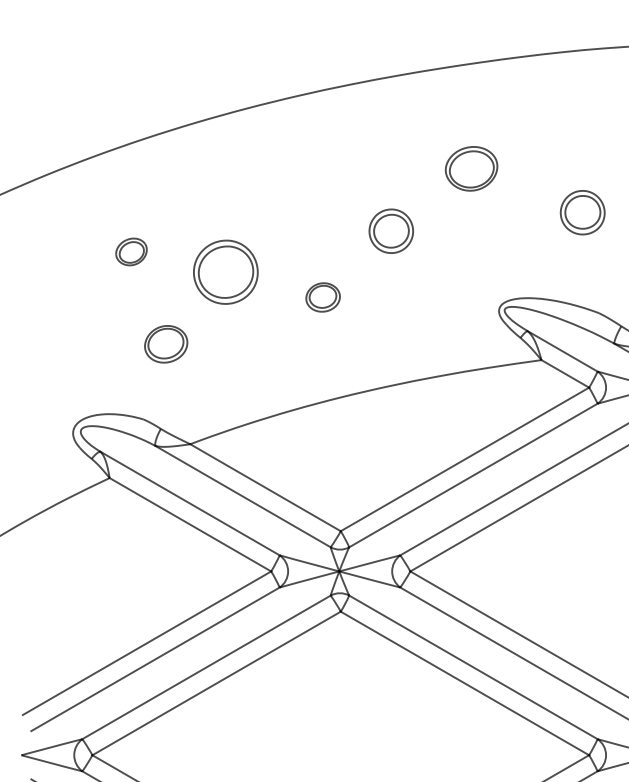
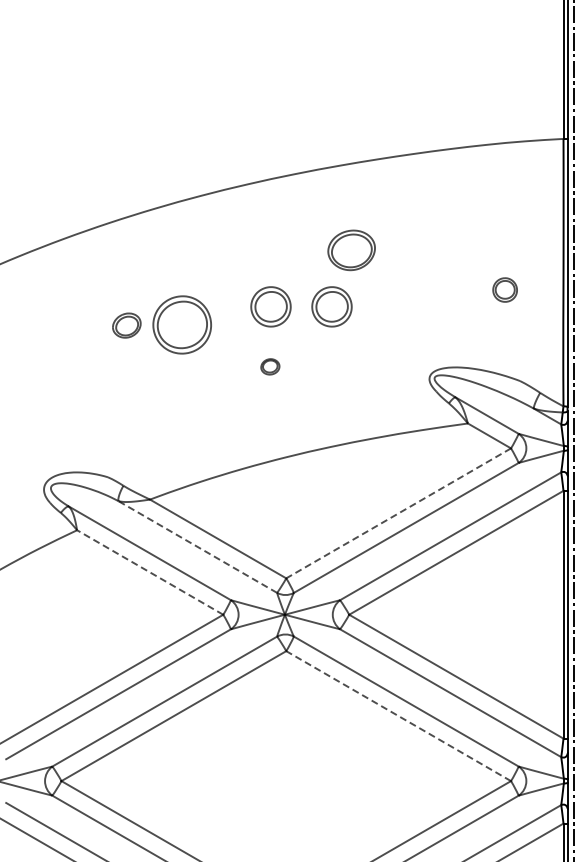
part: (471, 168) -> (351, 250), moved
part: (581, 212) -> (504, 289), size x0.6
part: (323, 230) -> (270, 306), added
part: (131, 251) -> (126, 325), moved
part: (225, 271) -> (181, 324), moved
part: (323, 297) -> (270, 366), size x0.6
part: (166, 343) -> (128, 408), removed
line: (464, 459) -> (398, 513), solid -> dashed
line: (242, 497) -> (197, 547), solid -> dashed
line: (189, 524) -> (149, 572), solid -> dashed
line: (464, 683) -> (398, 716), solid -> dashed

